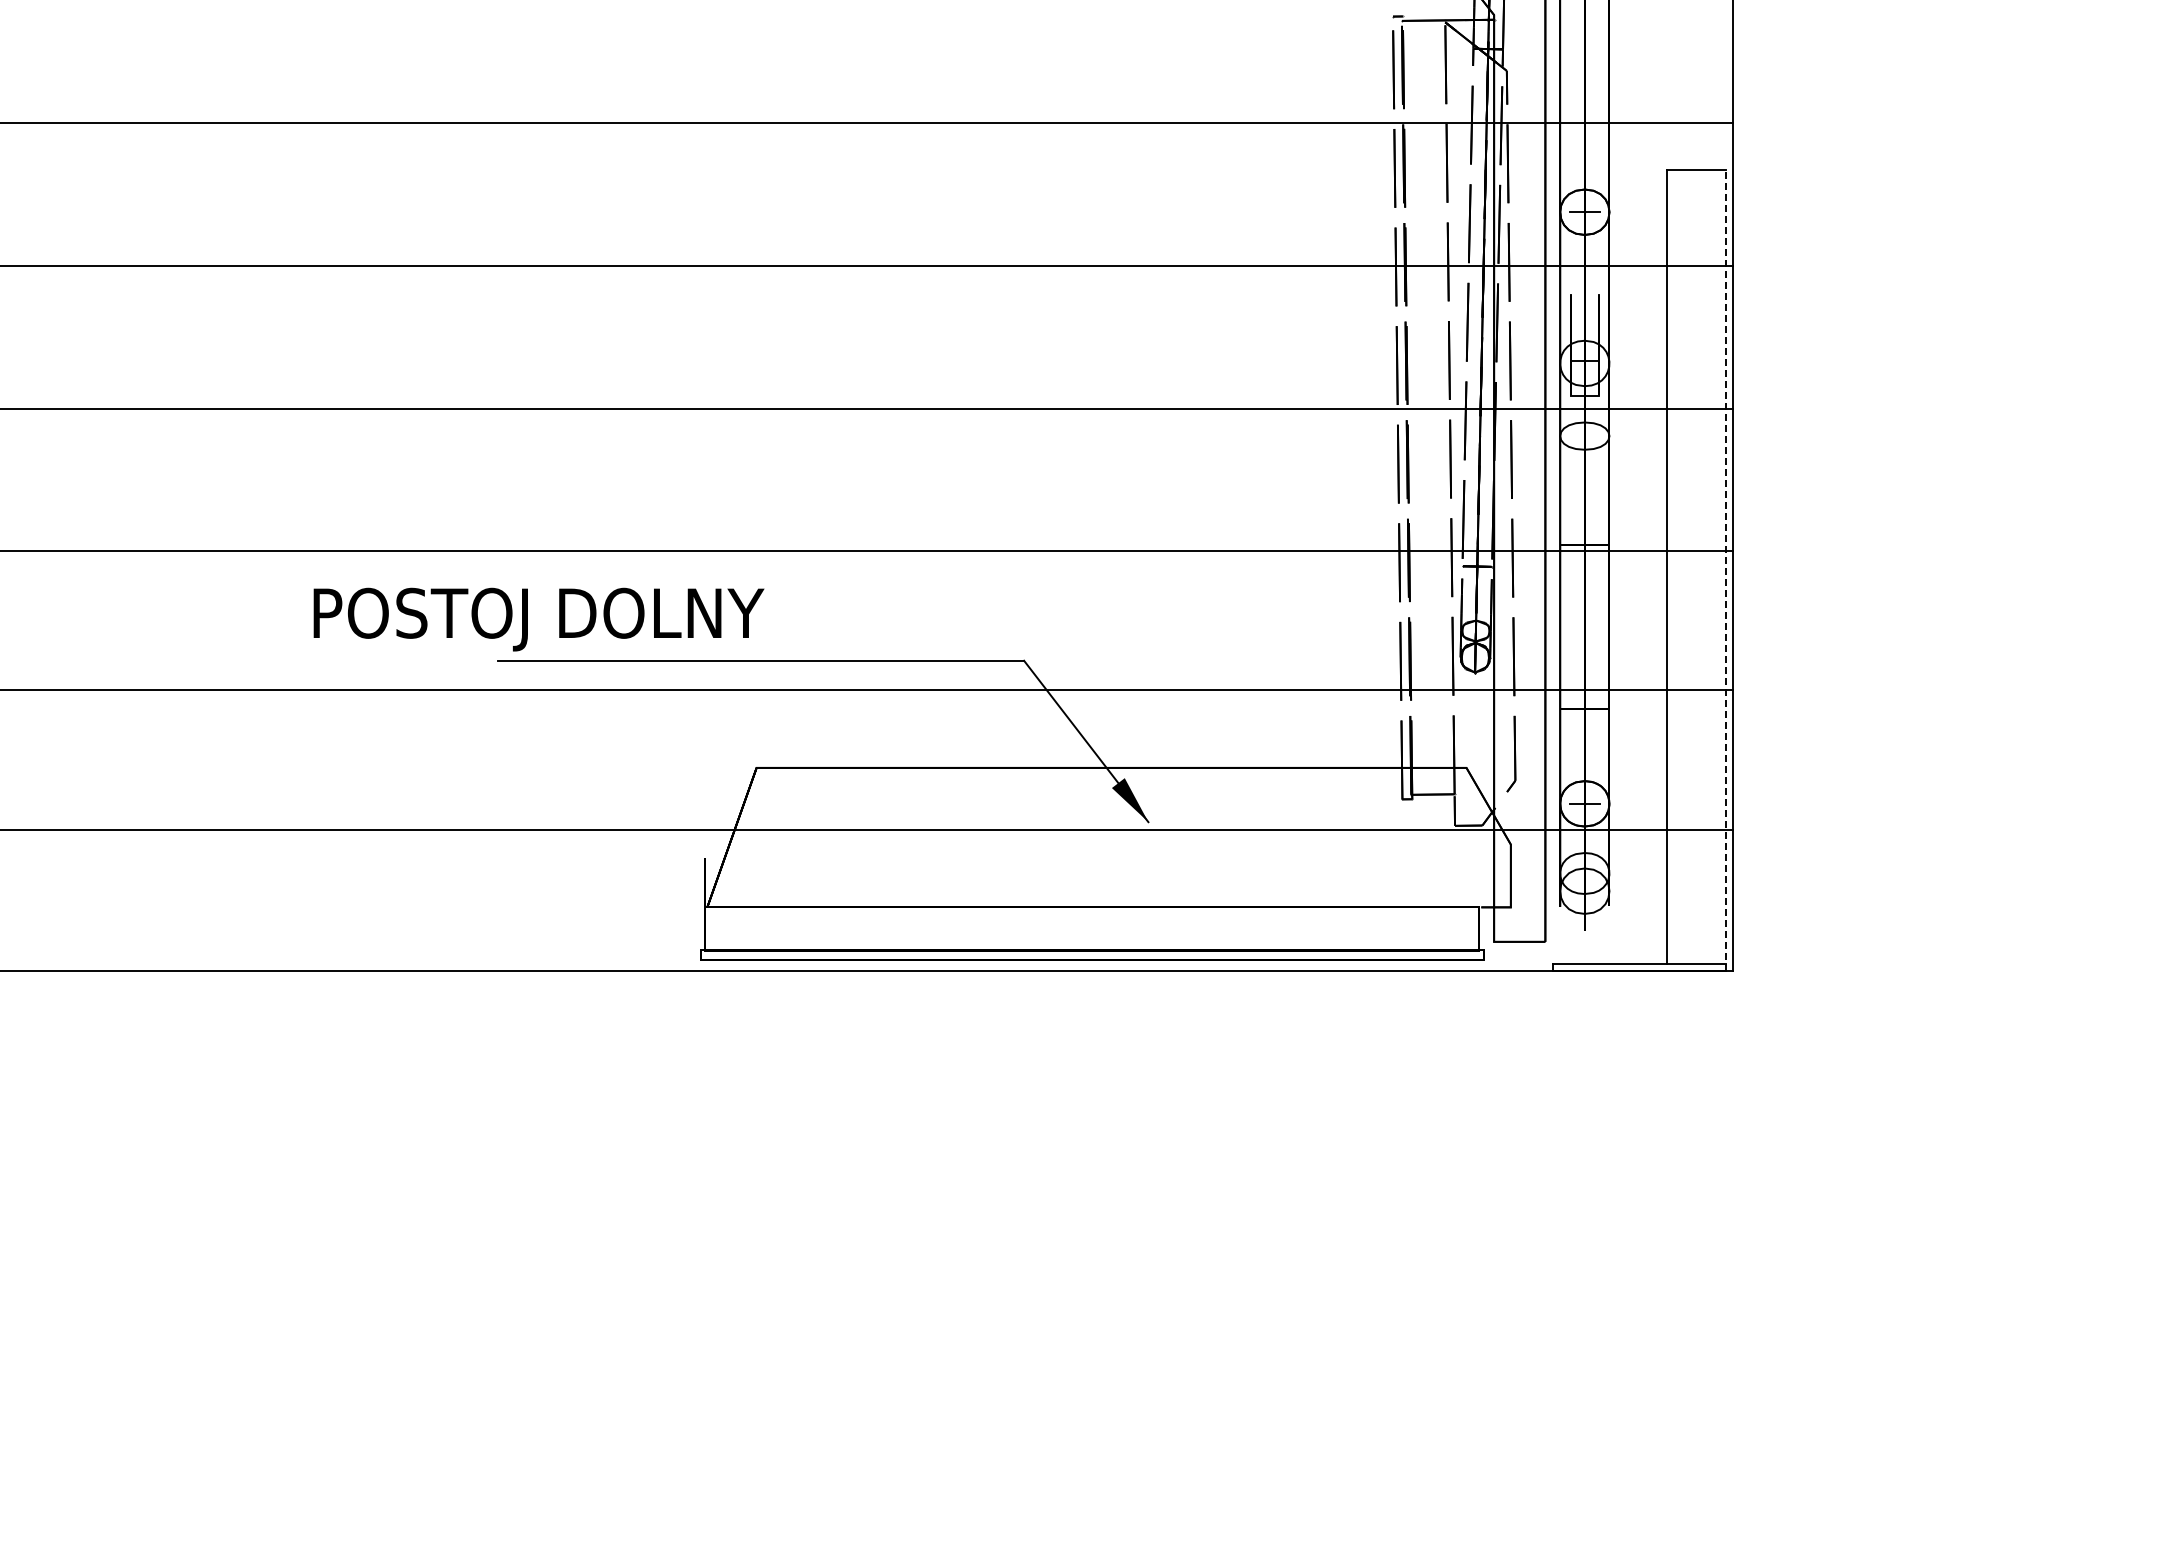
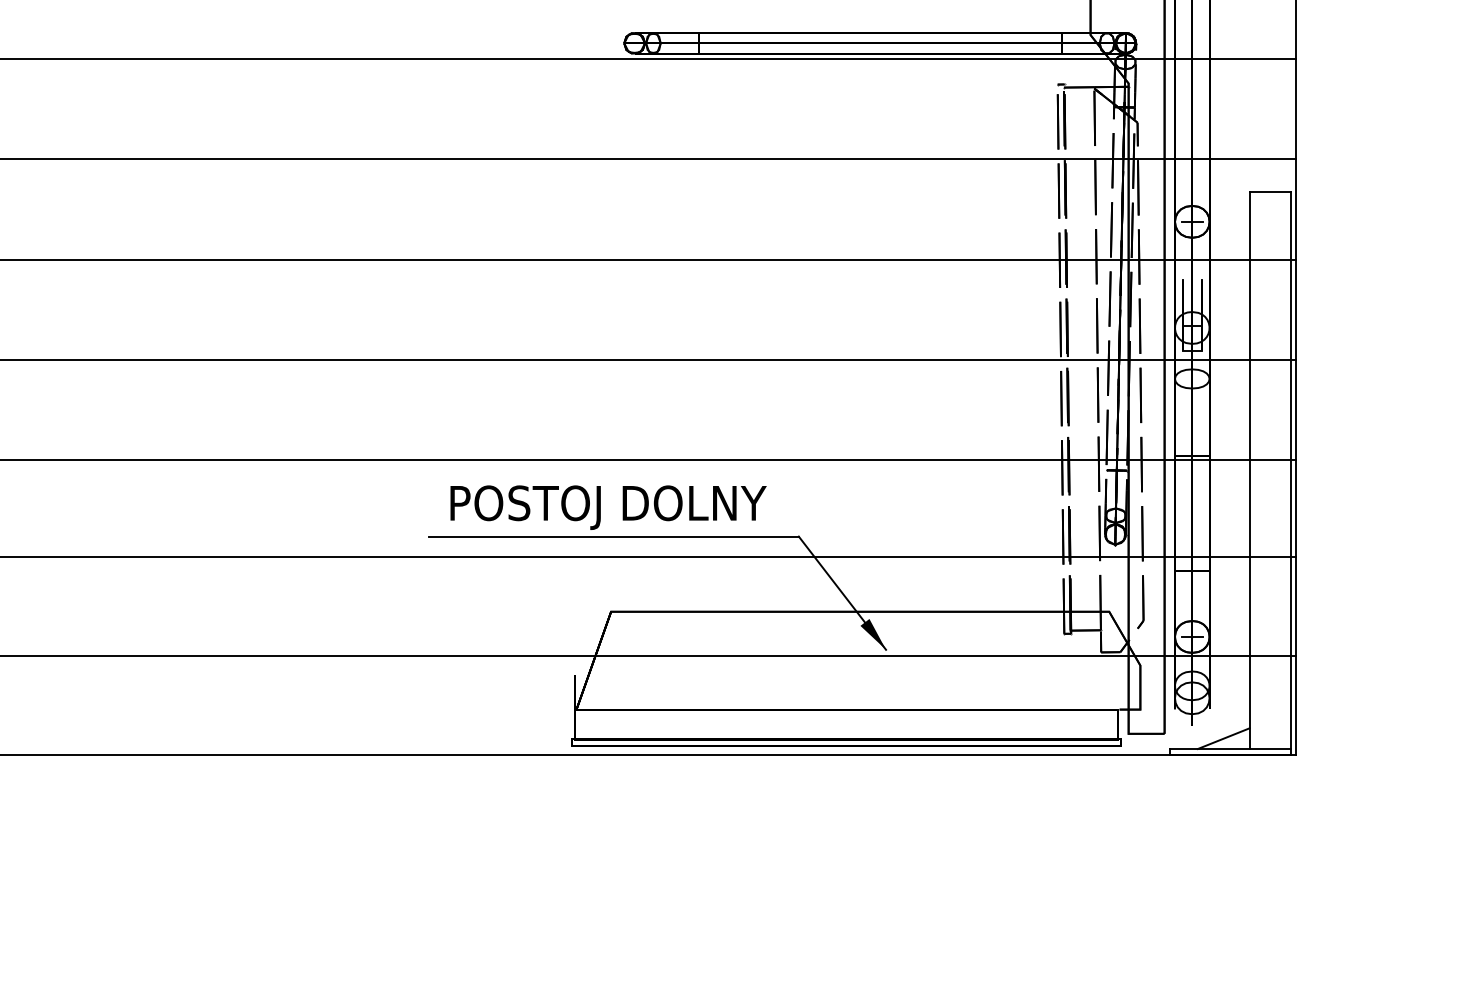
line: (1725, 570) -> (1290, 473), dashed -> solid
text: (538, 619) -> (608, 507), moved
line: (1629, 948) -> (1223, 738), added

